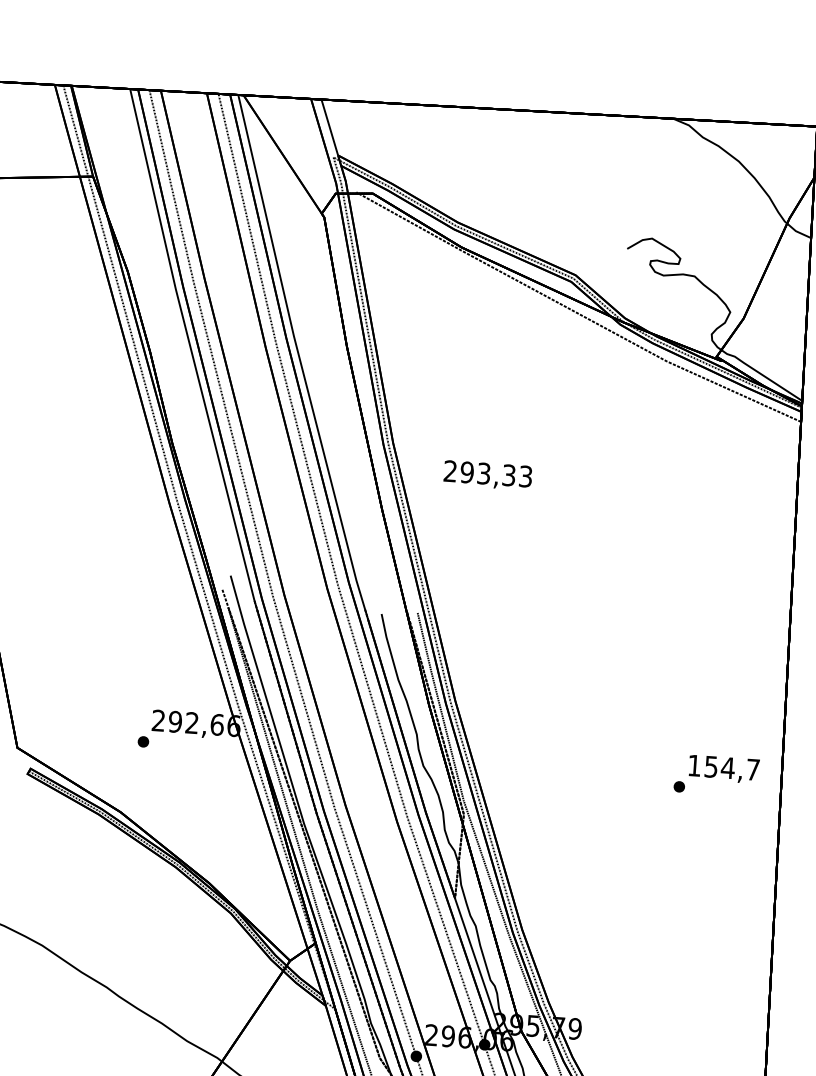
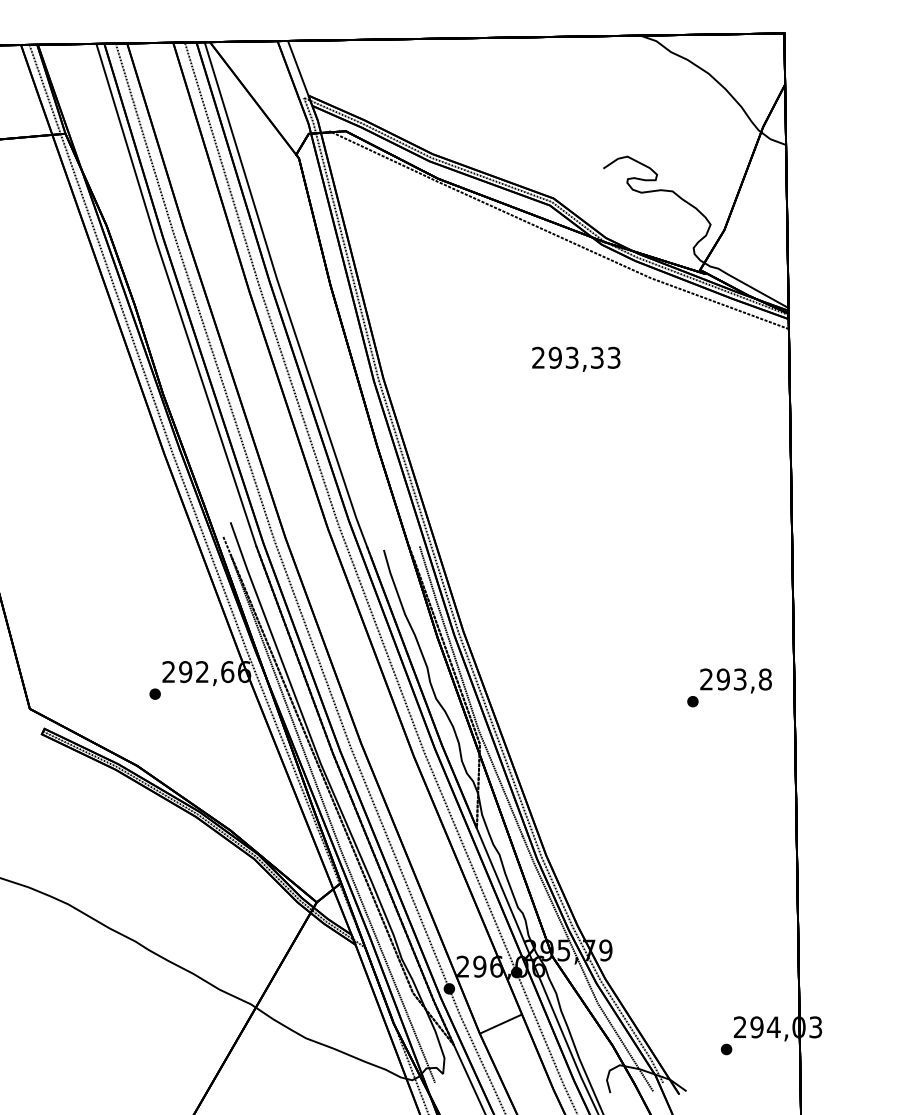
text: (488, 474) -> (576, 358), moved
text: (723, 767) -> (735, 679), 154,7 -> 293,8

